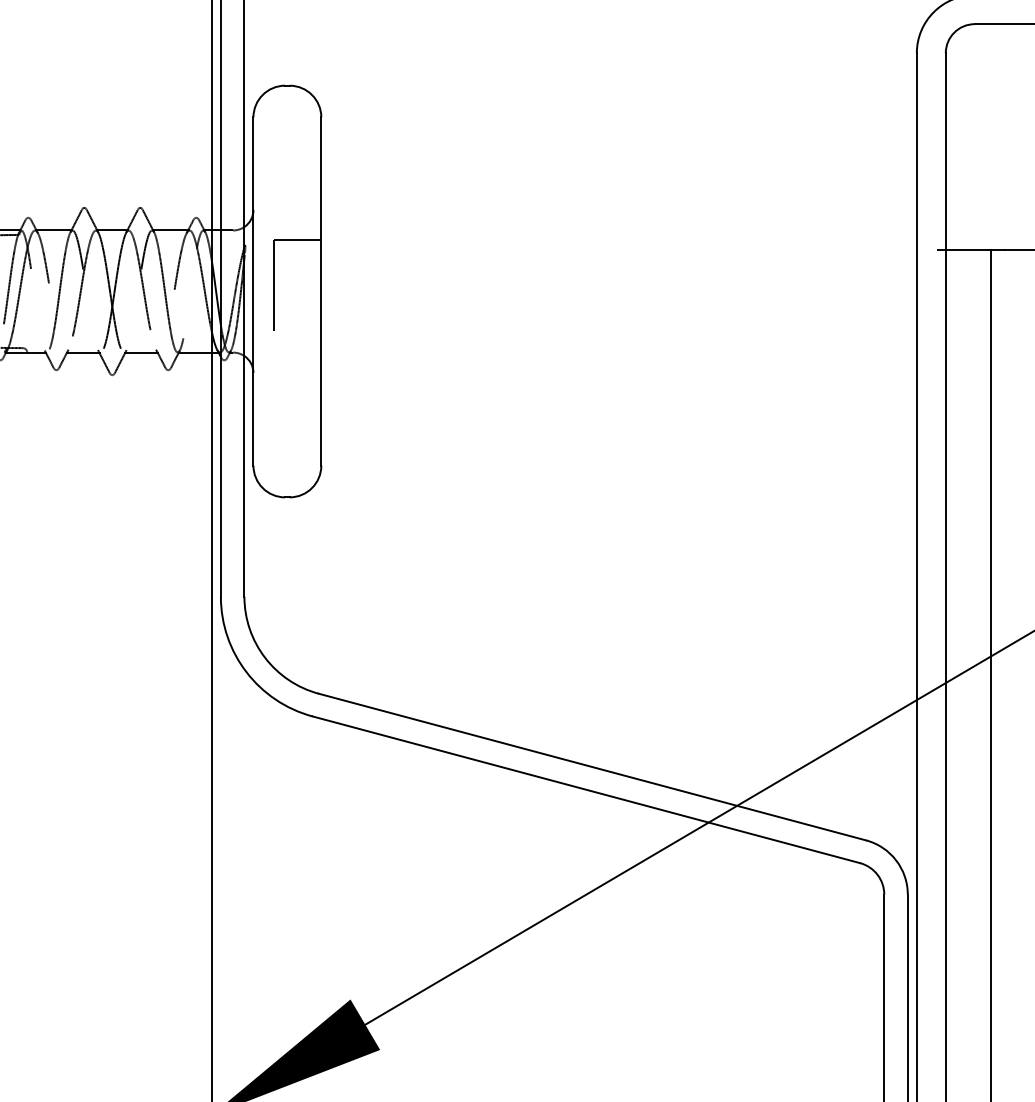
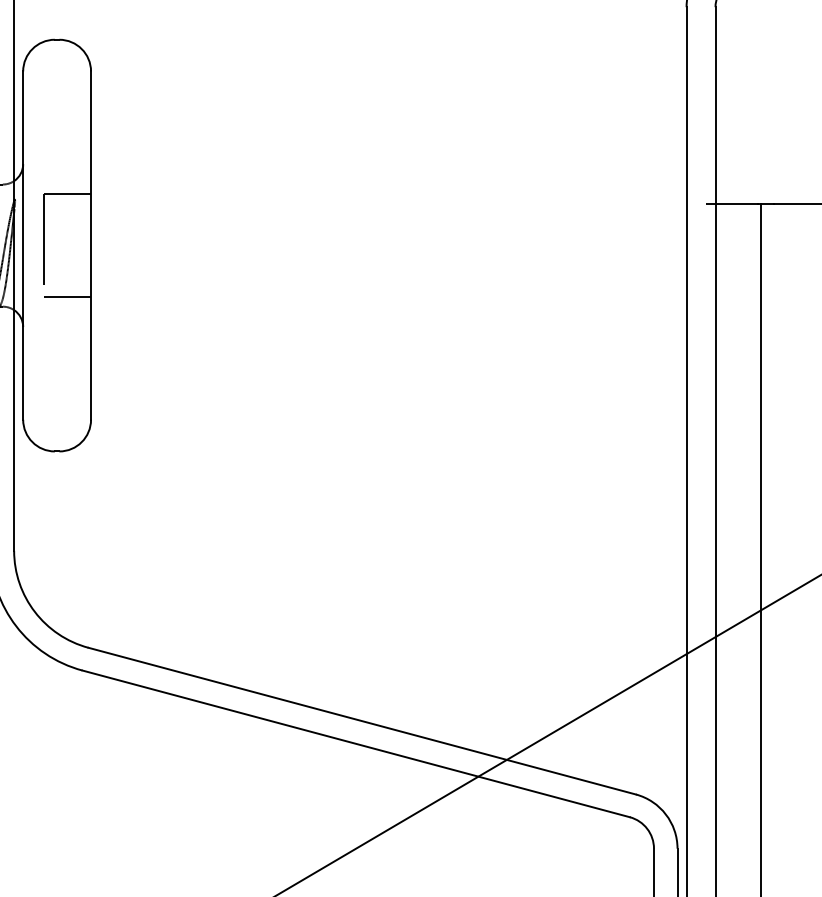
line: (297, 342) -> (67, 296), added

